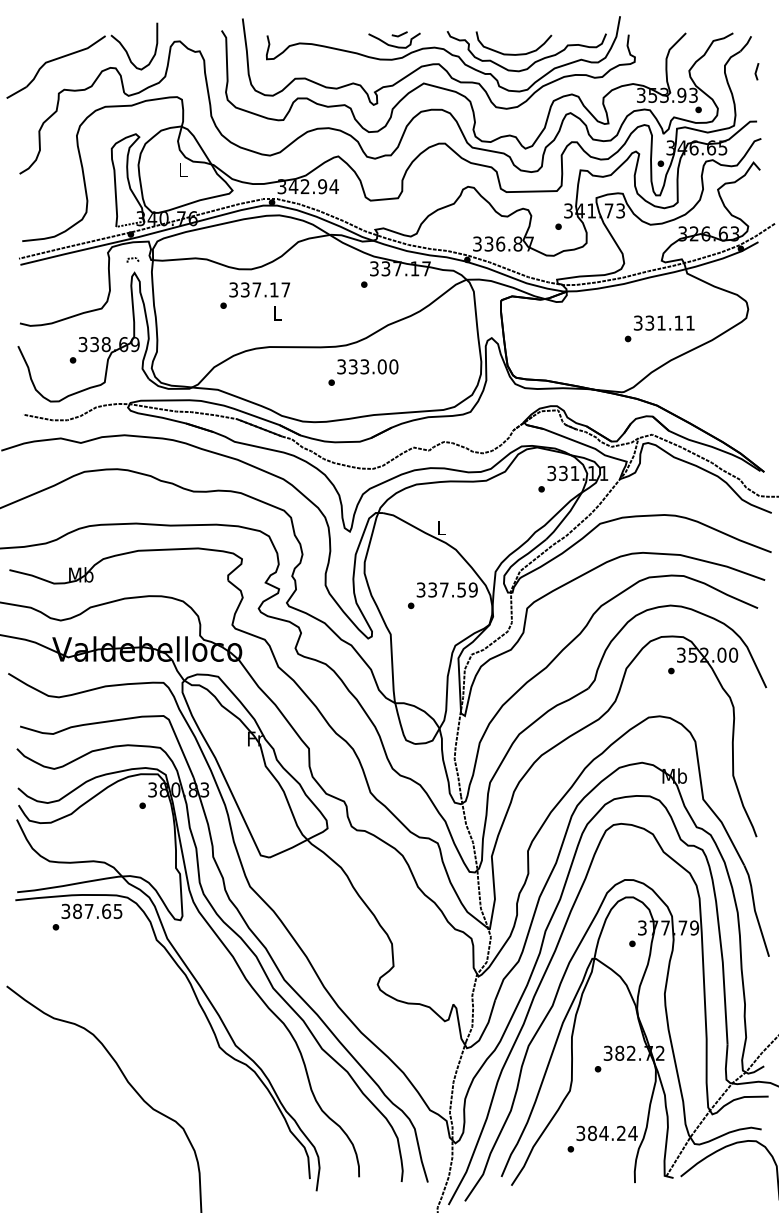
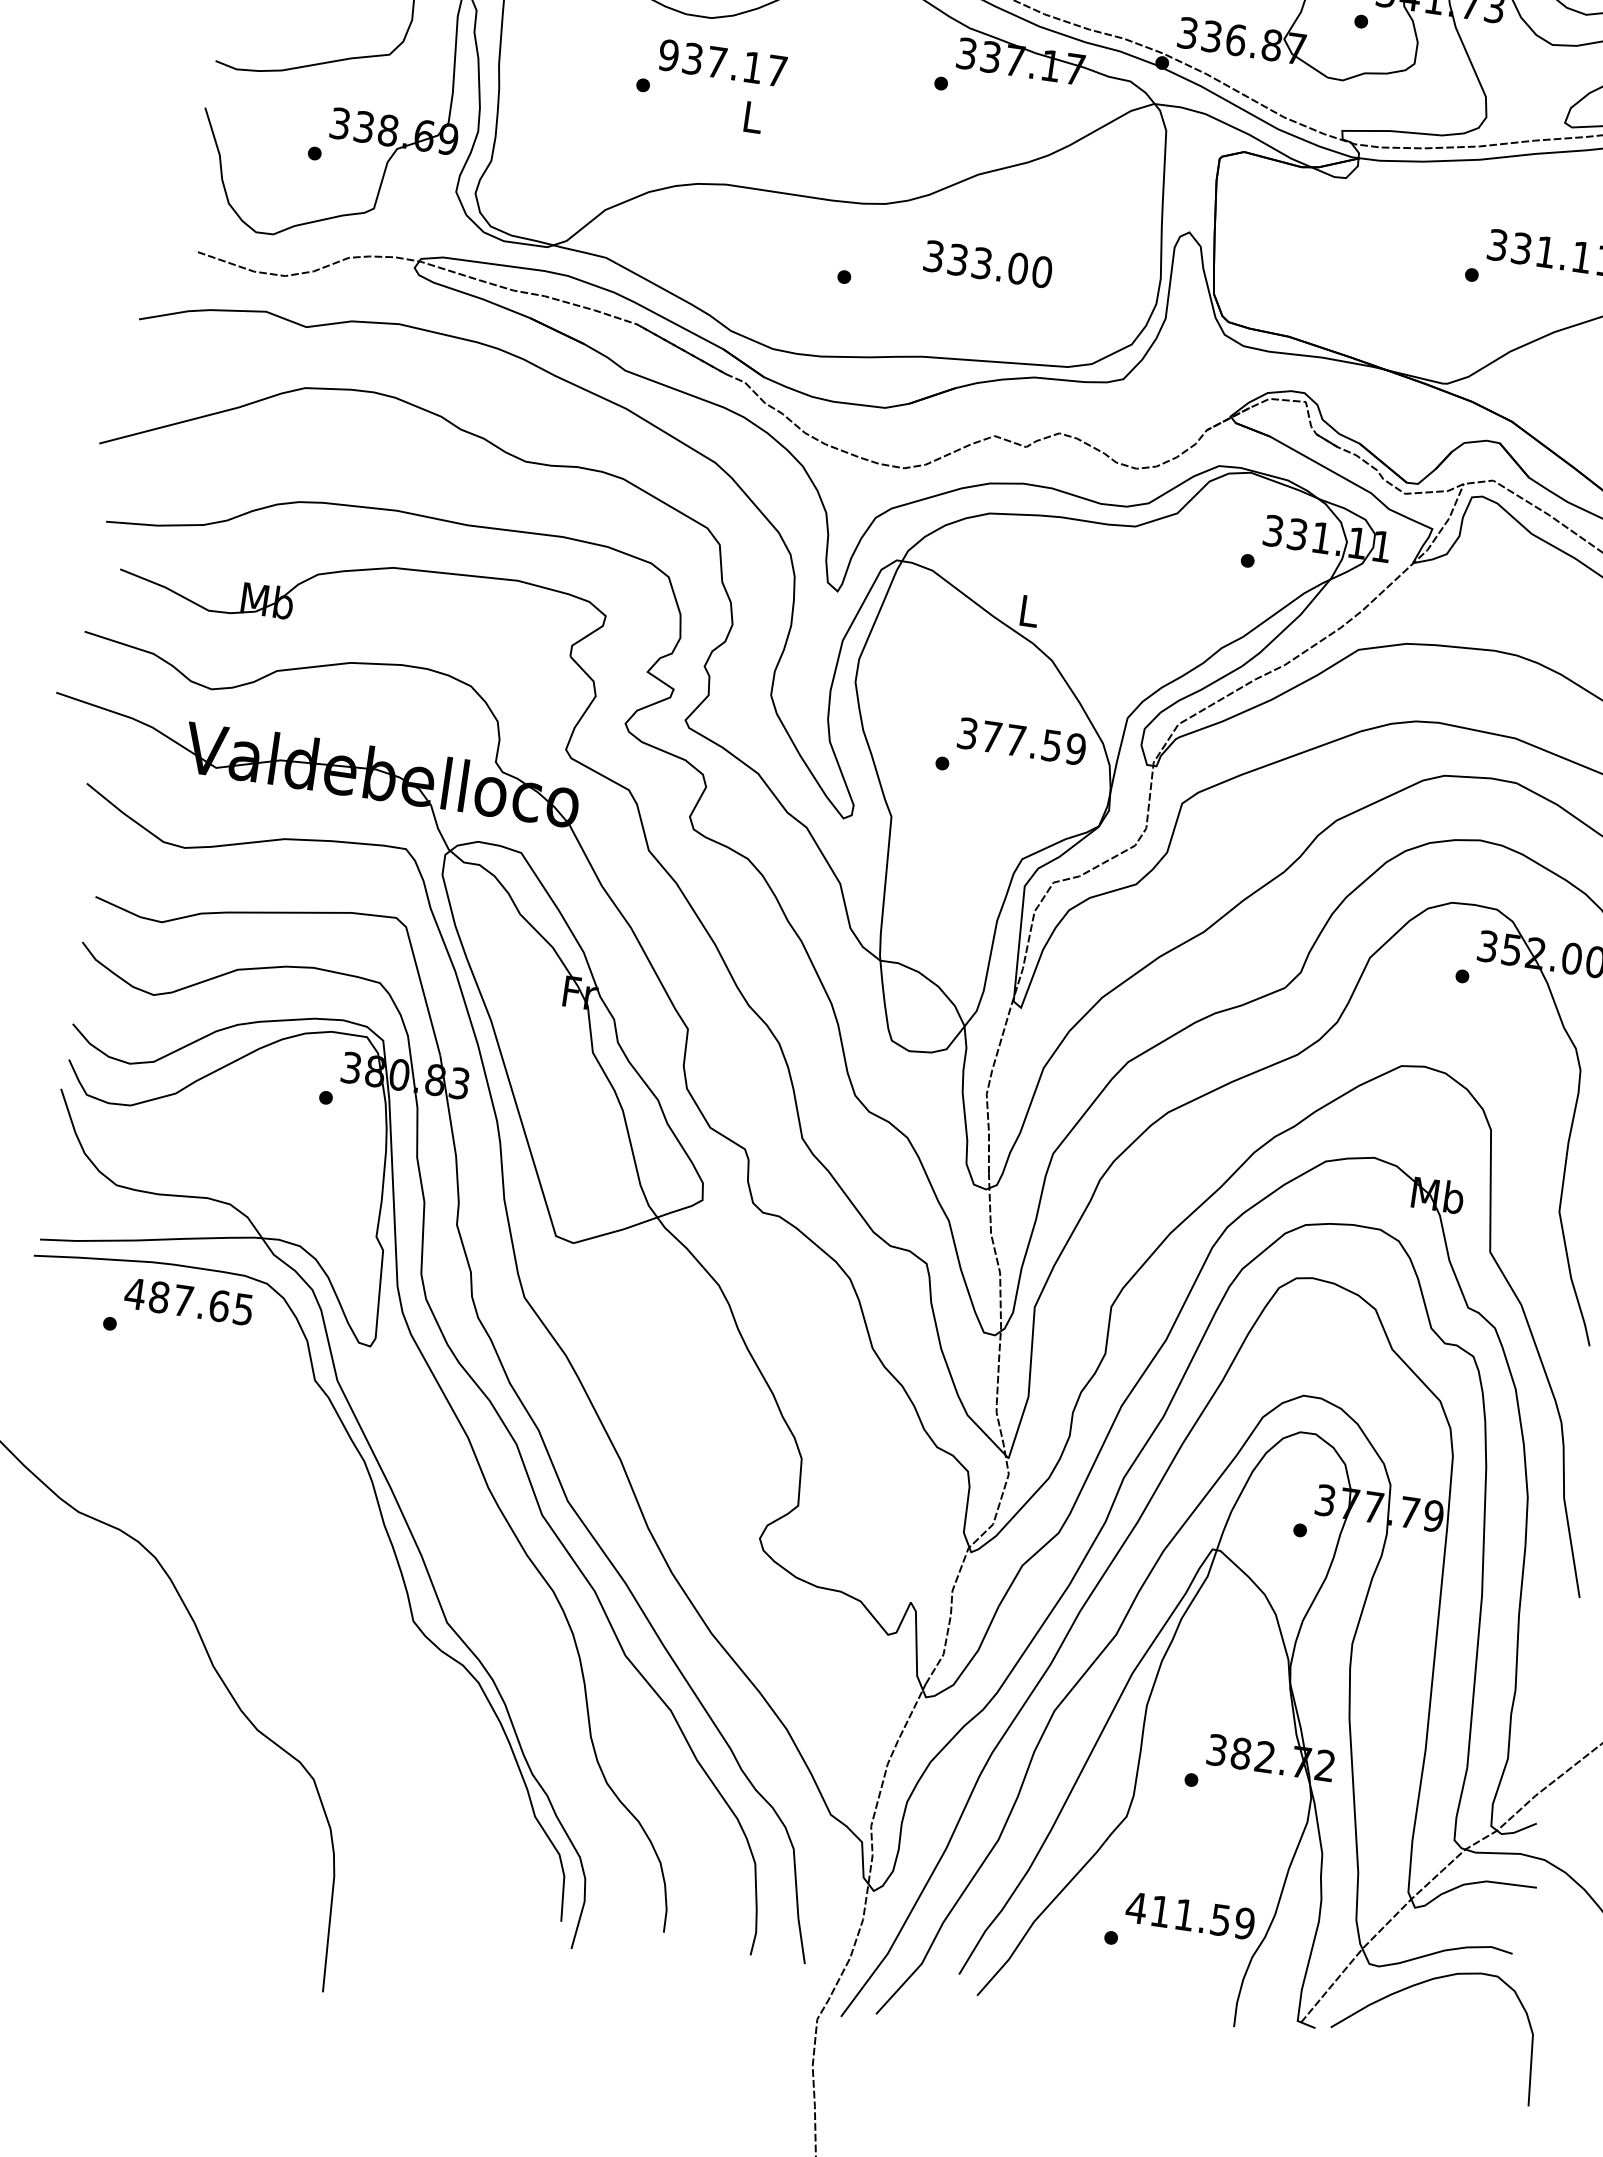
text: (233, 289) -> (668, 54), 337.17 -> 937.17
text: (367, 366) -> (987, 263), moved
text: (432, 589) -> (991, 735), 337.59 -> 377.59
text: (65, 911) -> (134, 1293), 387.65 -> 487.65
text: (606, 1133) -> (1189, 1915), 384.24 -> 411.59

